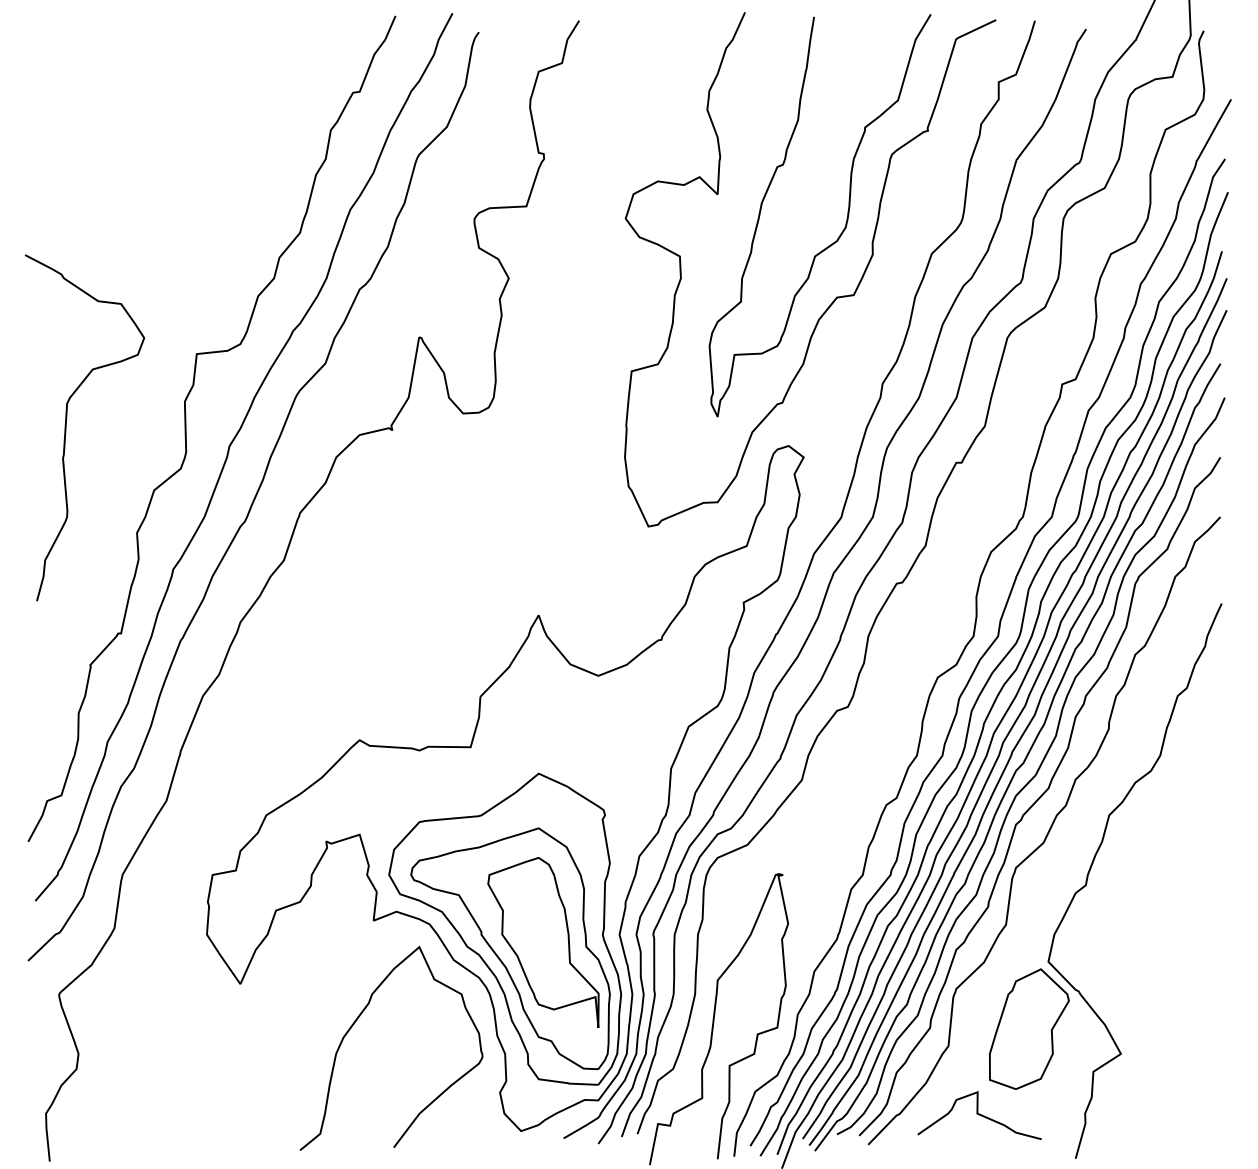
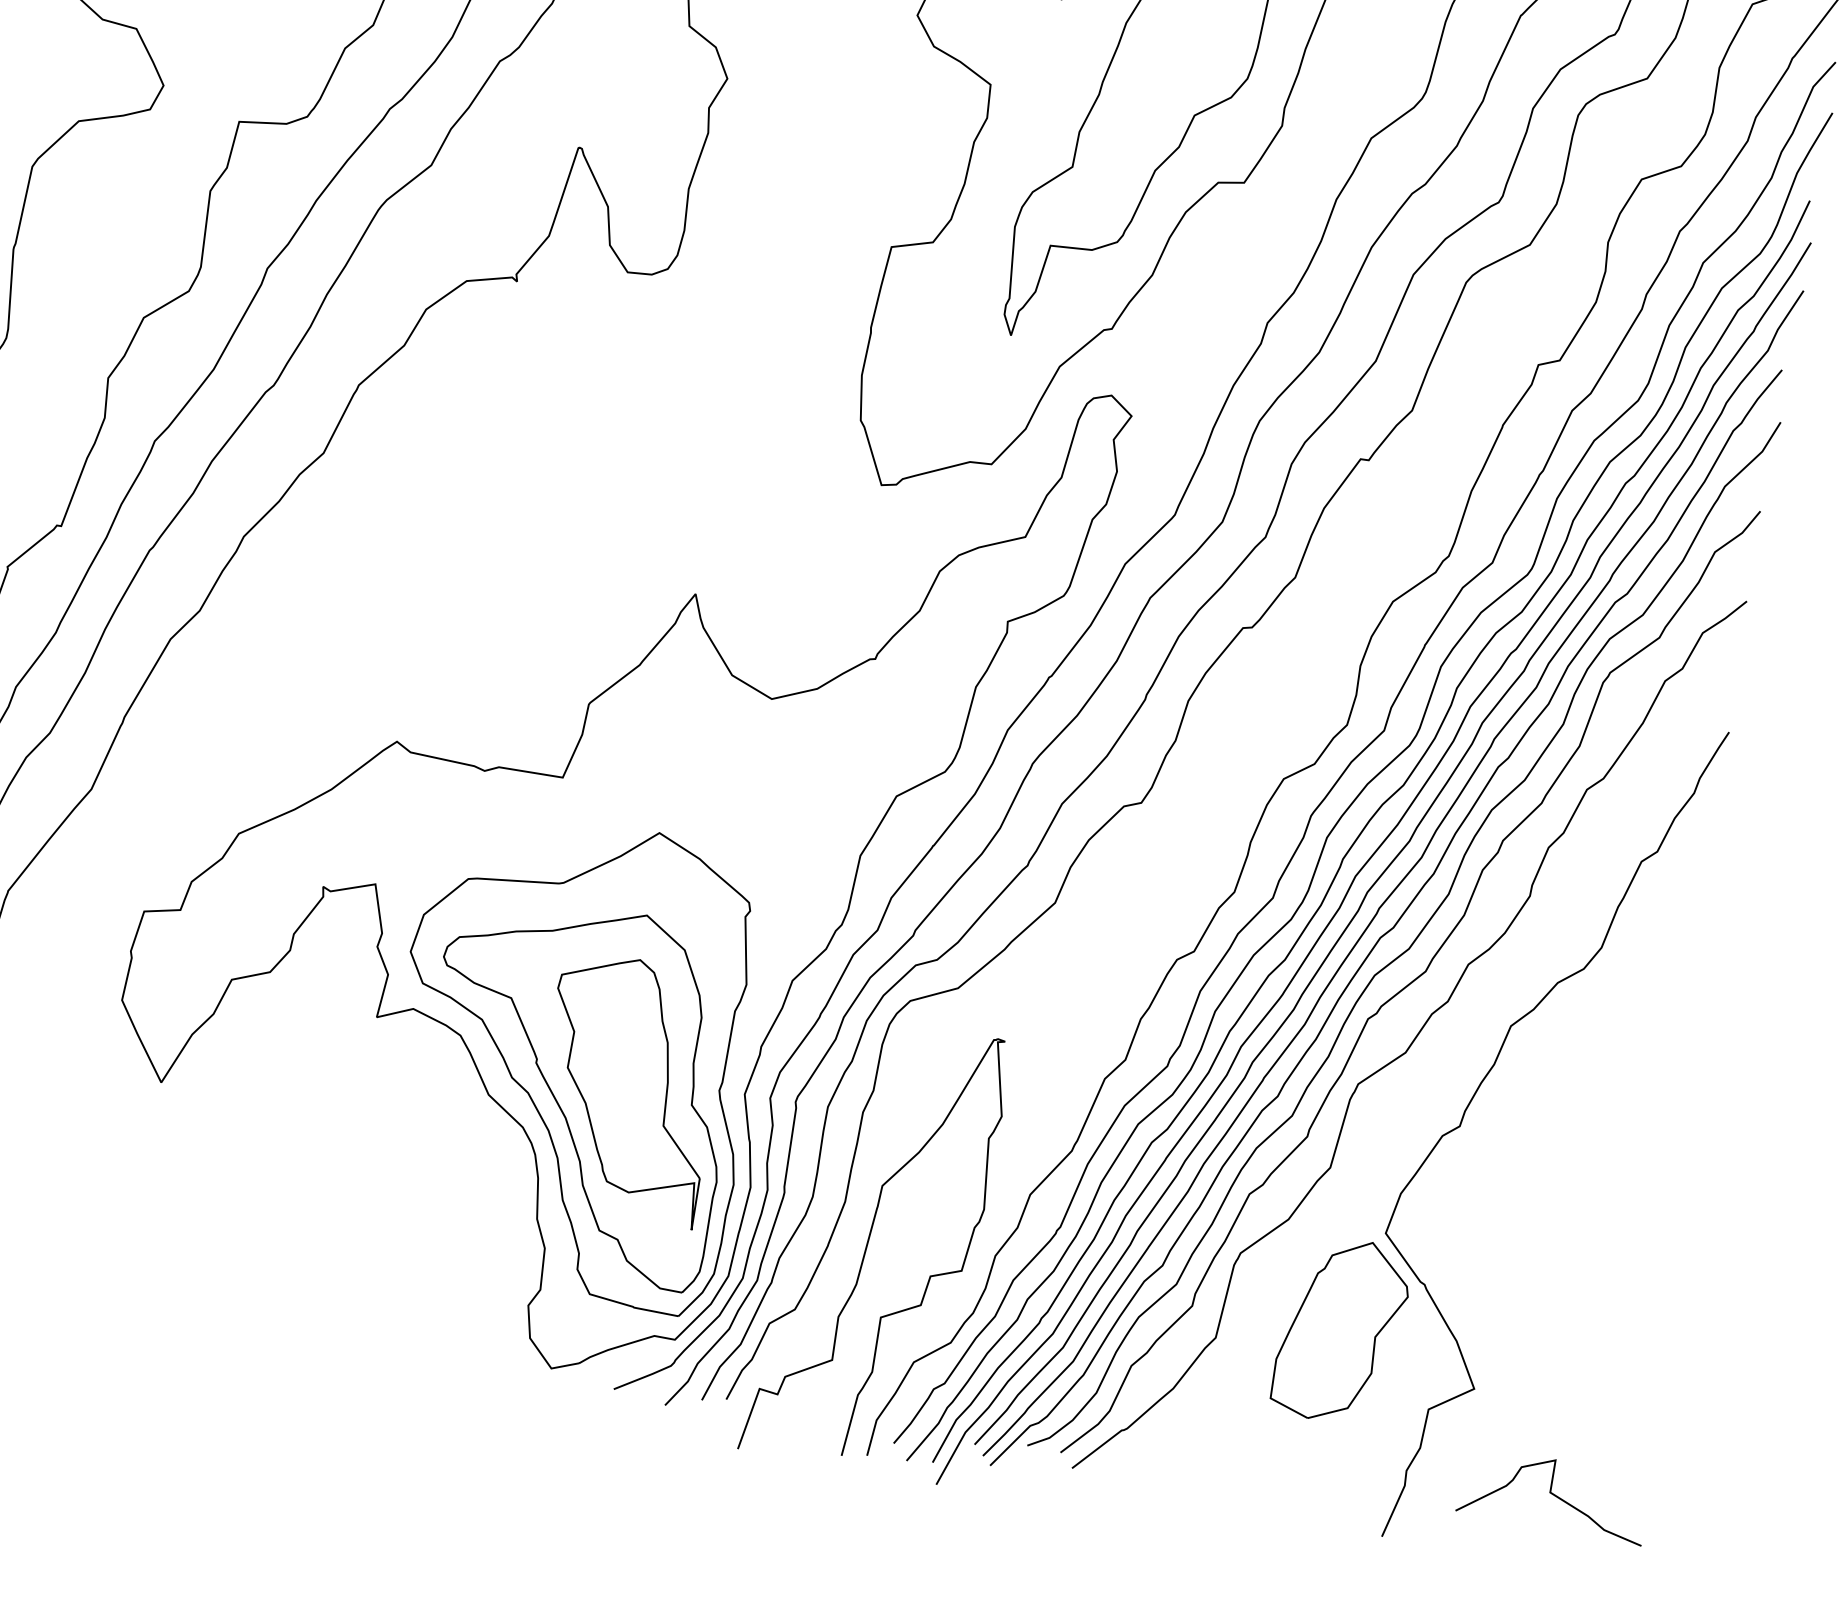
curve: (357, 1020) -> (329, 1164), removed
curve: (979, 1115) -> (1553, 1495), moved

